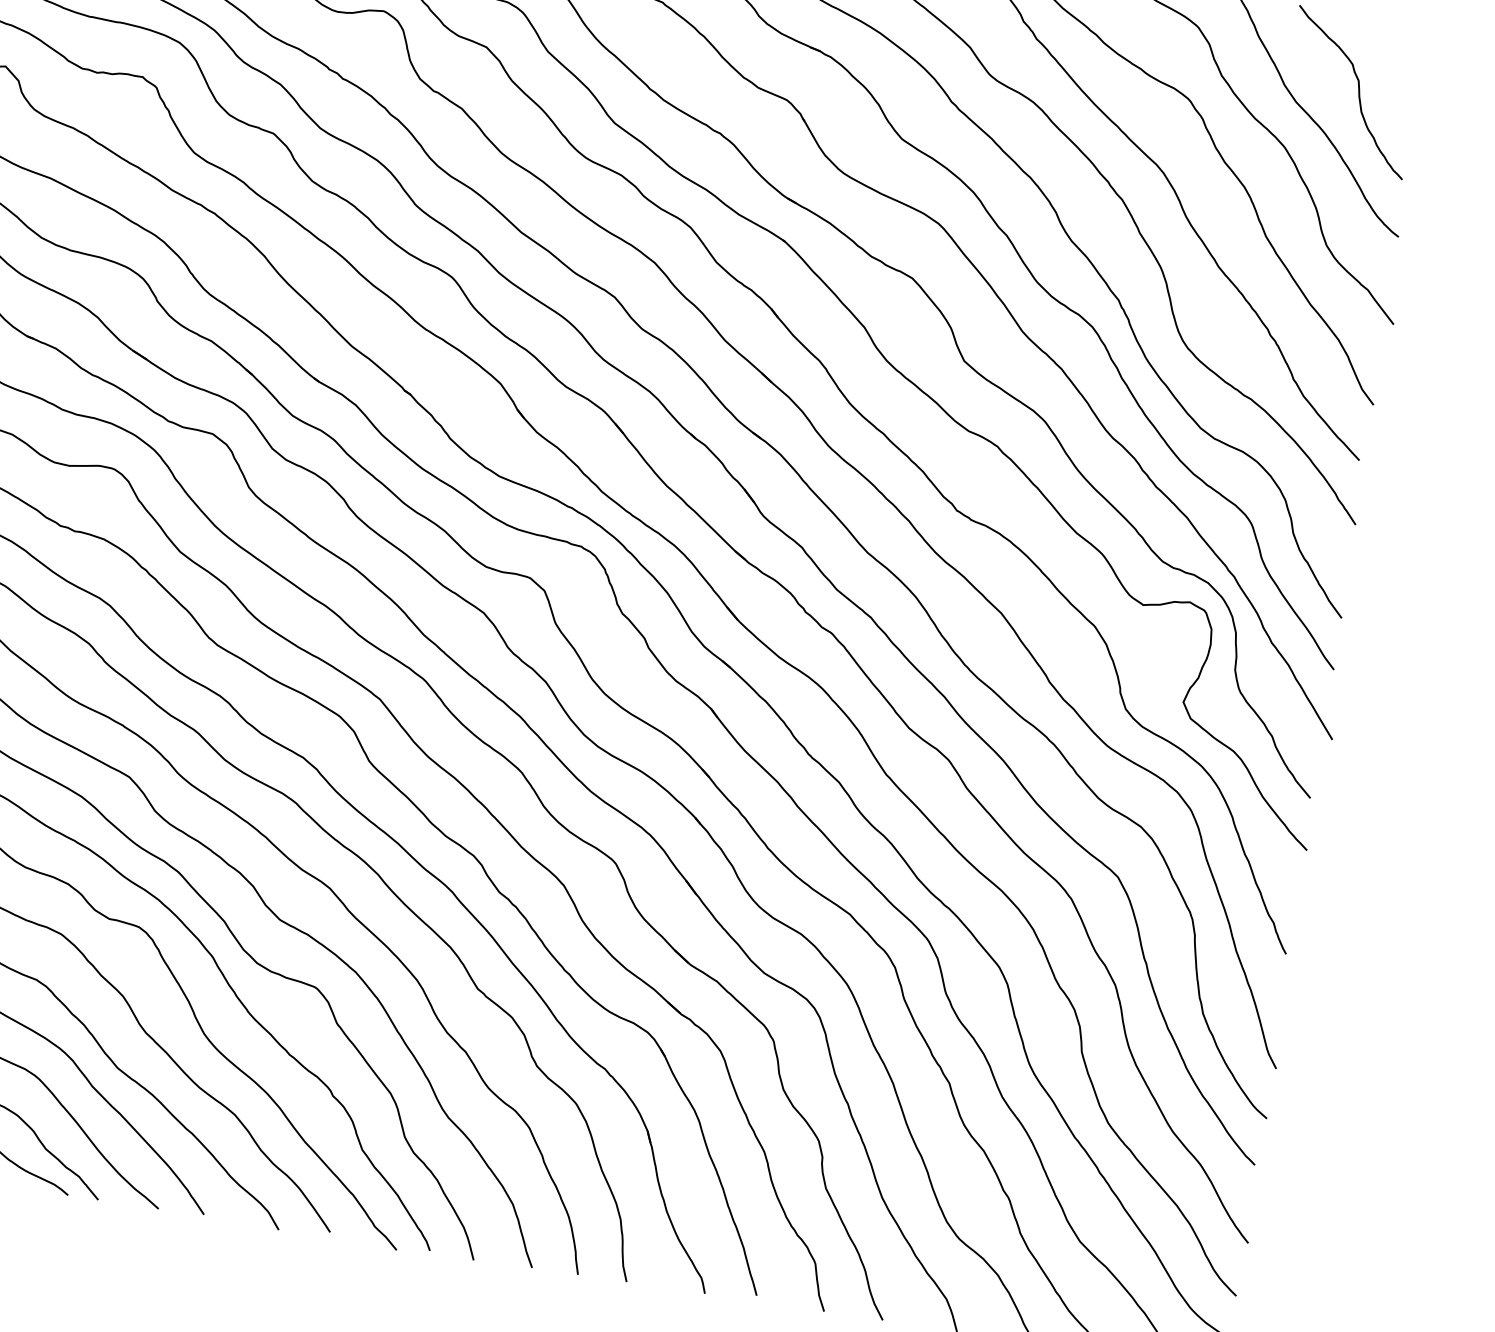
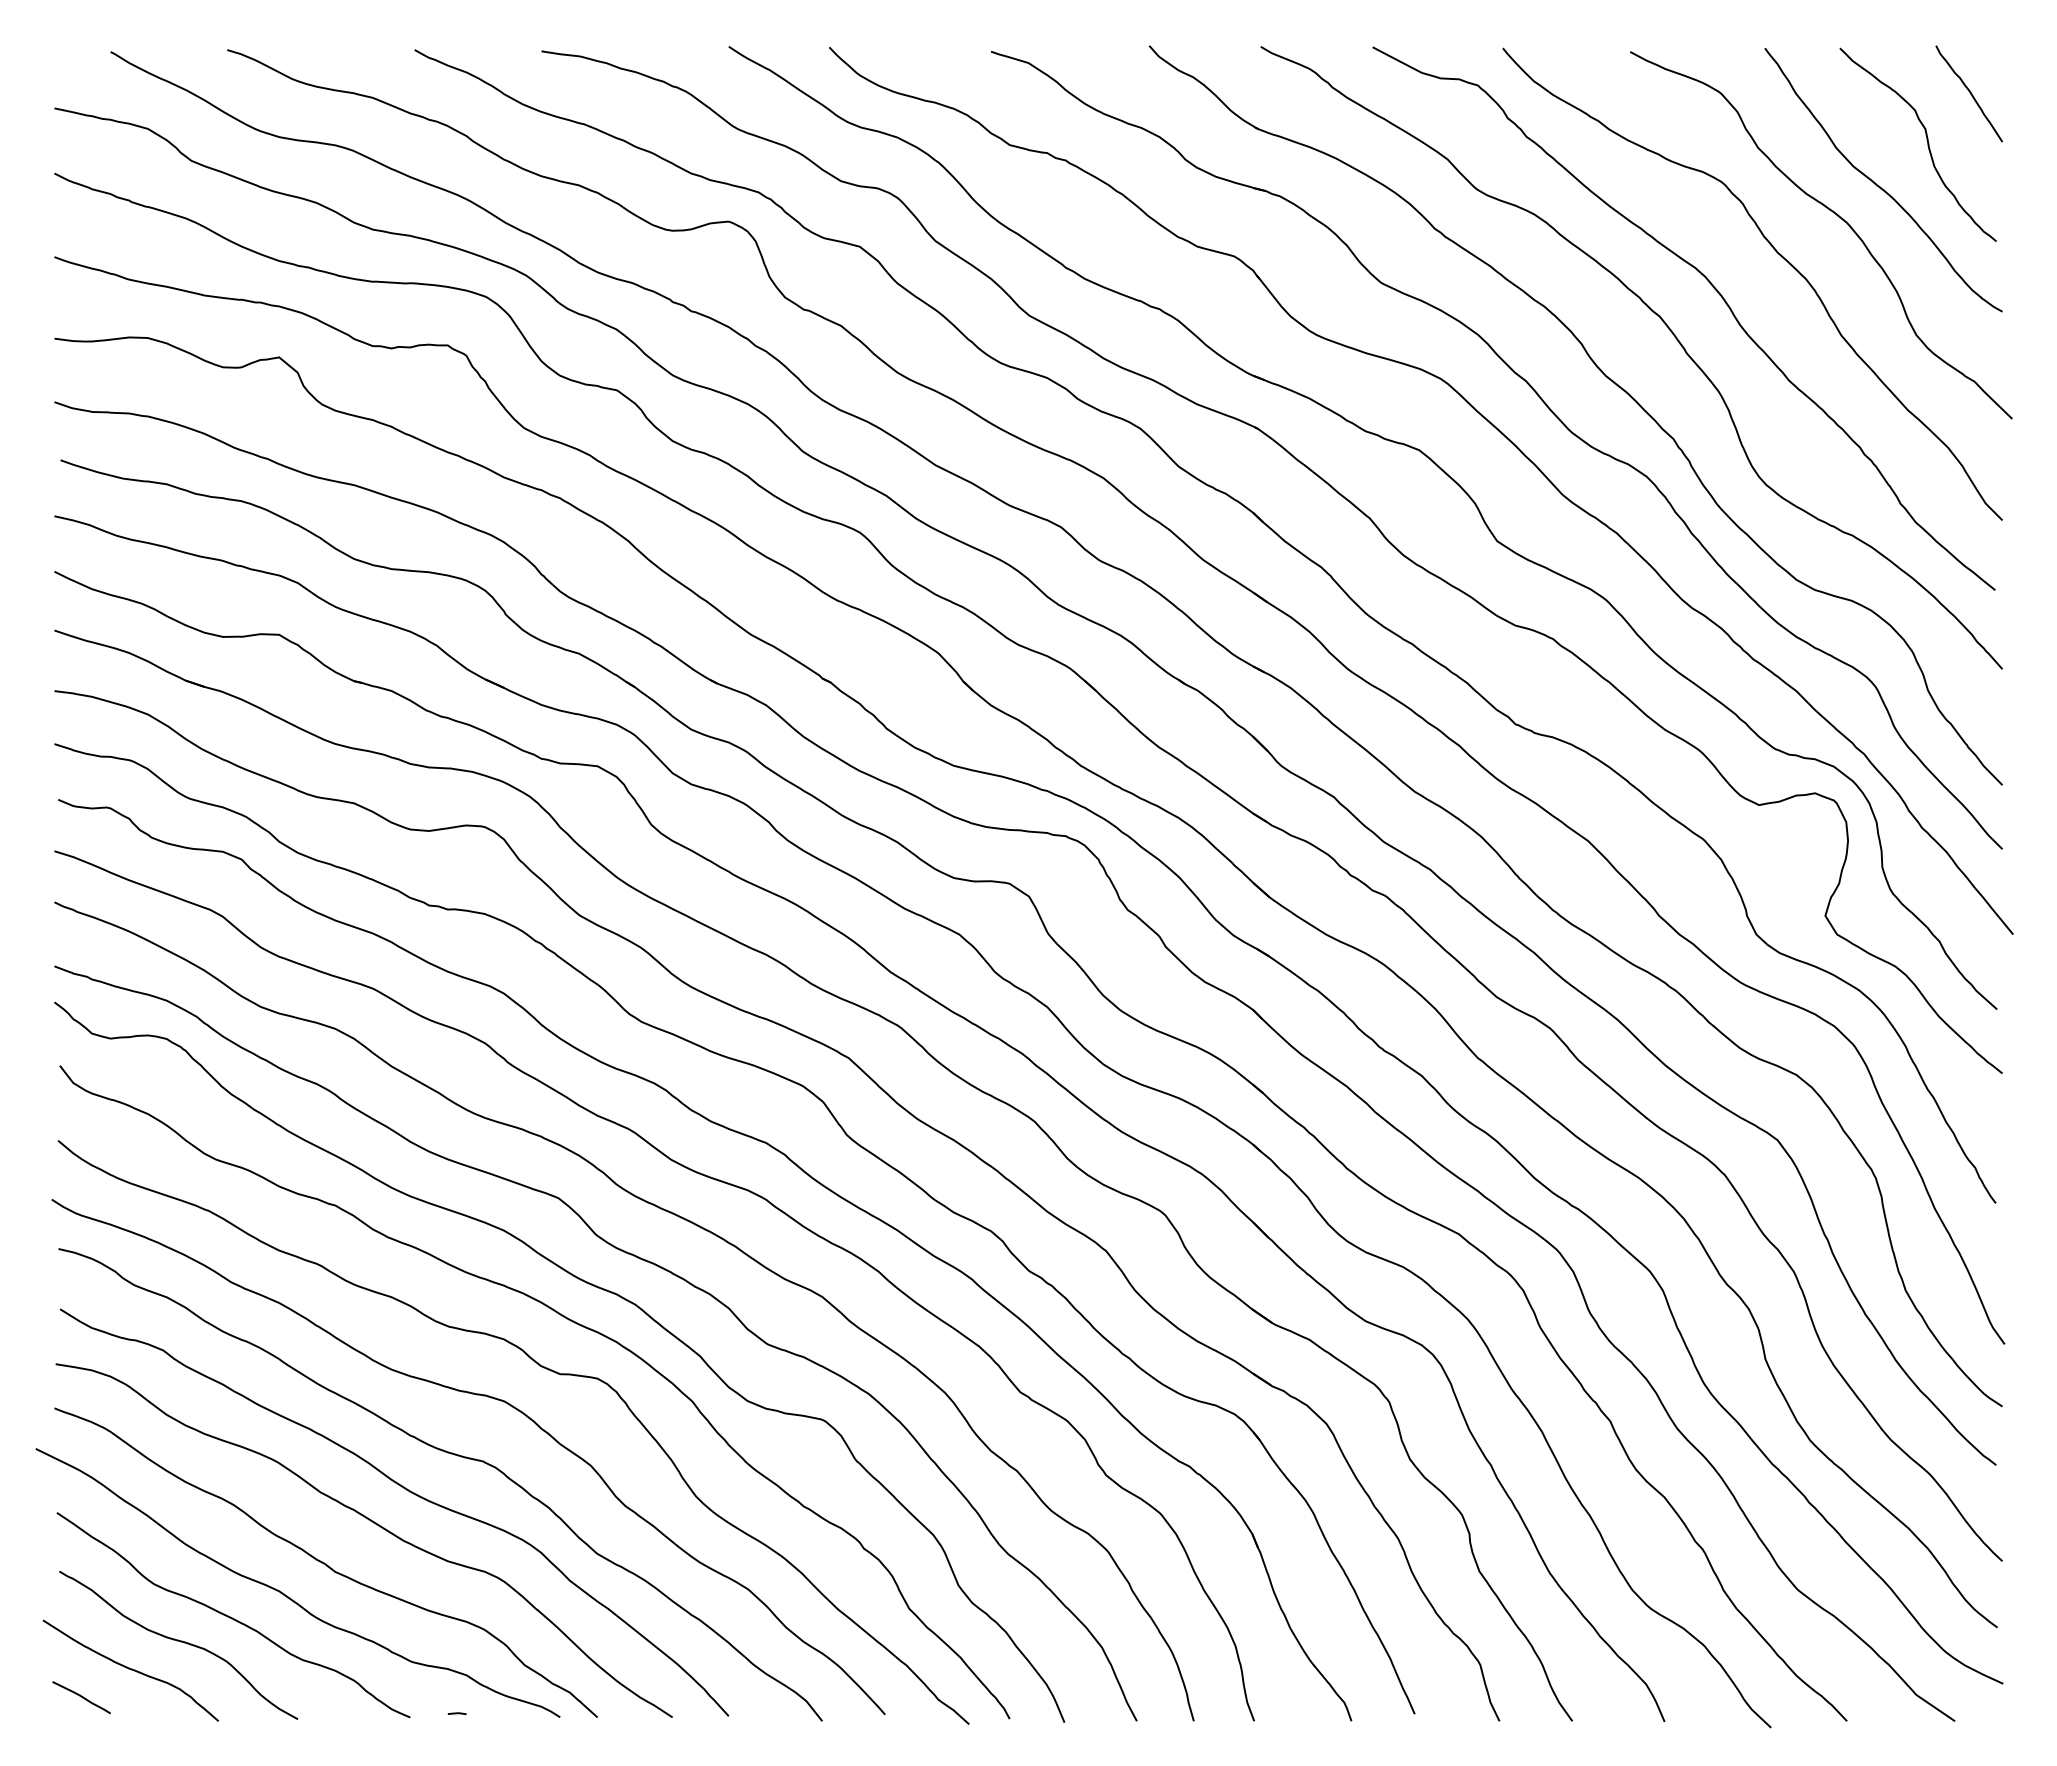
curve: (1398, 57) -> (1969, 93), added

